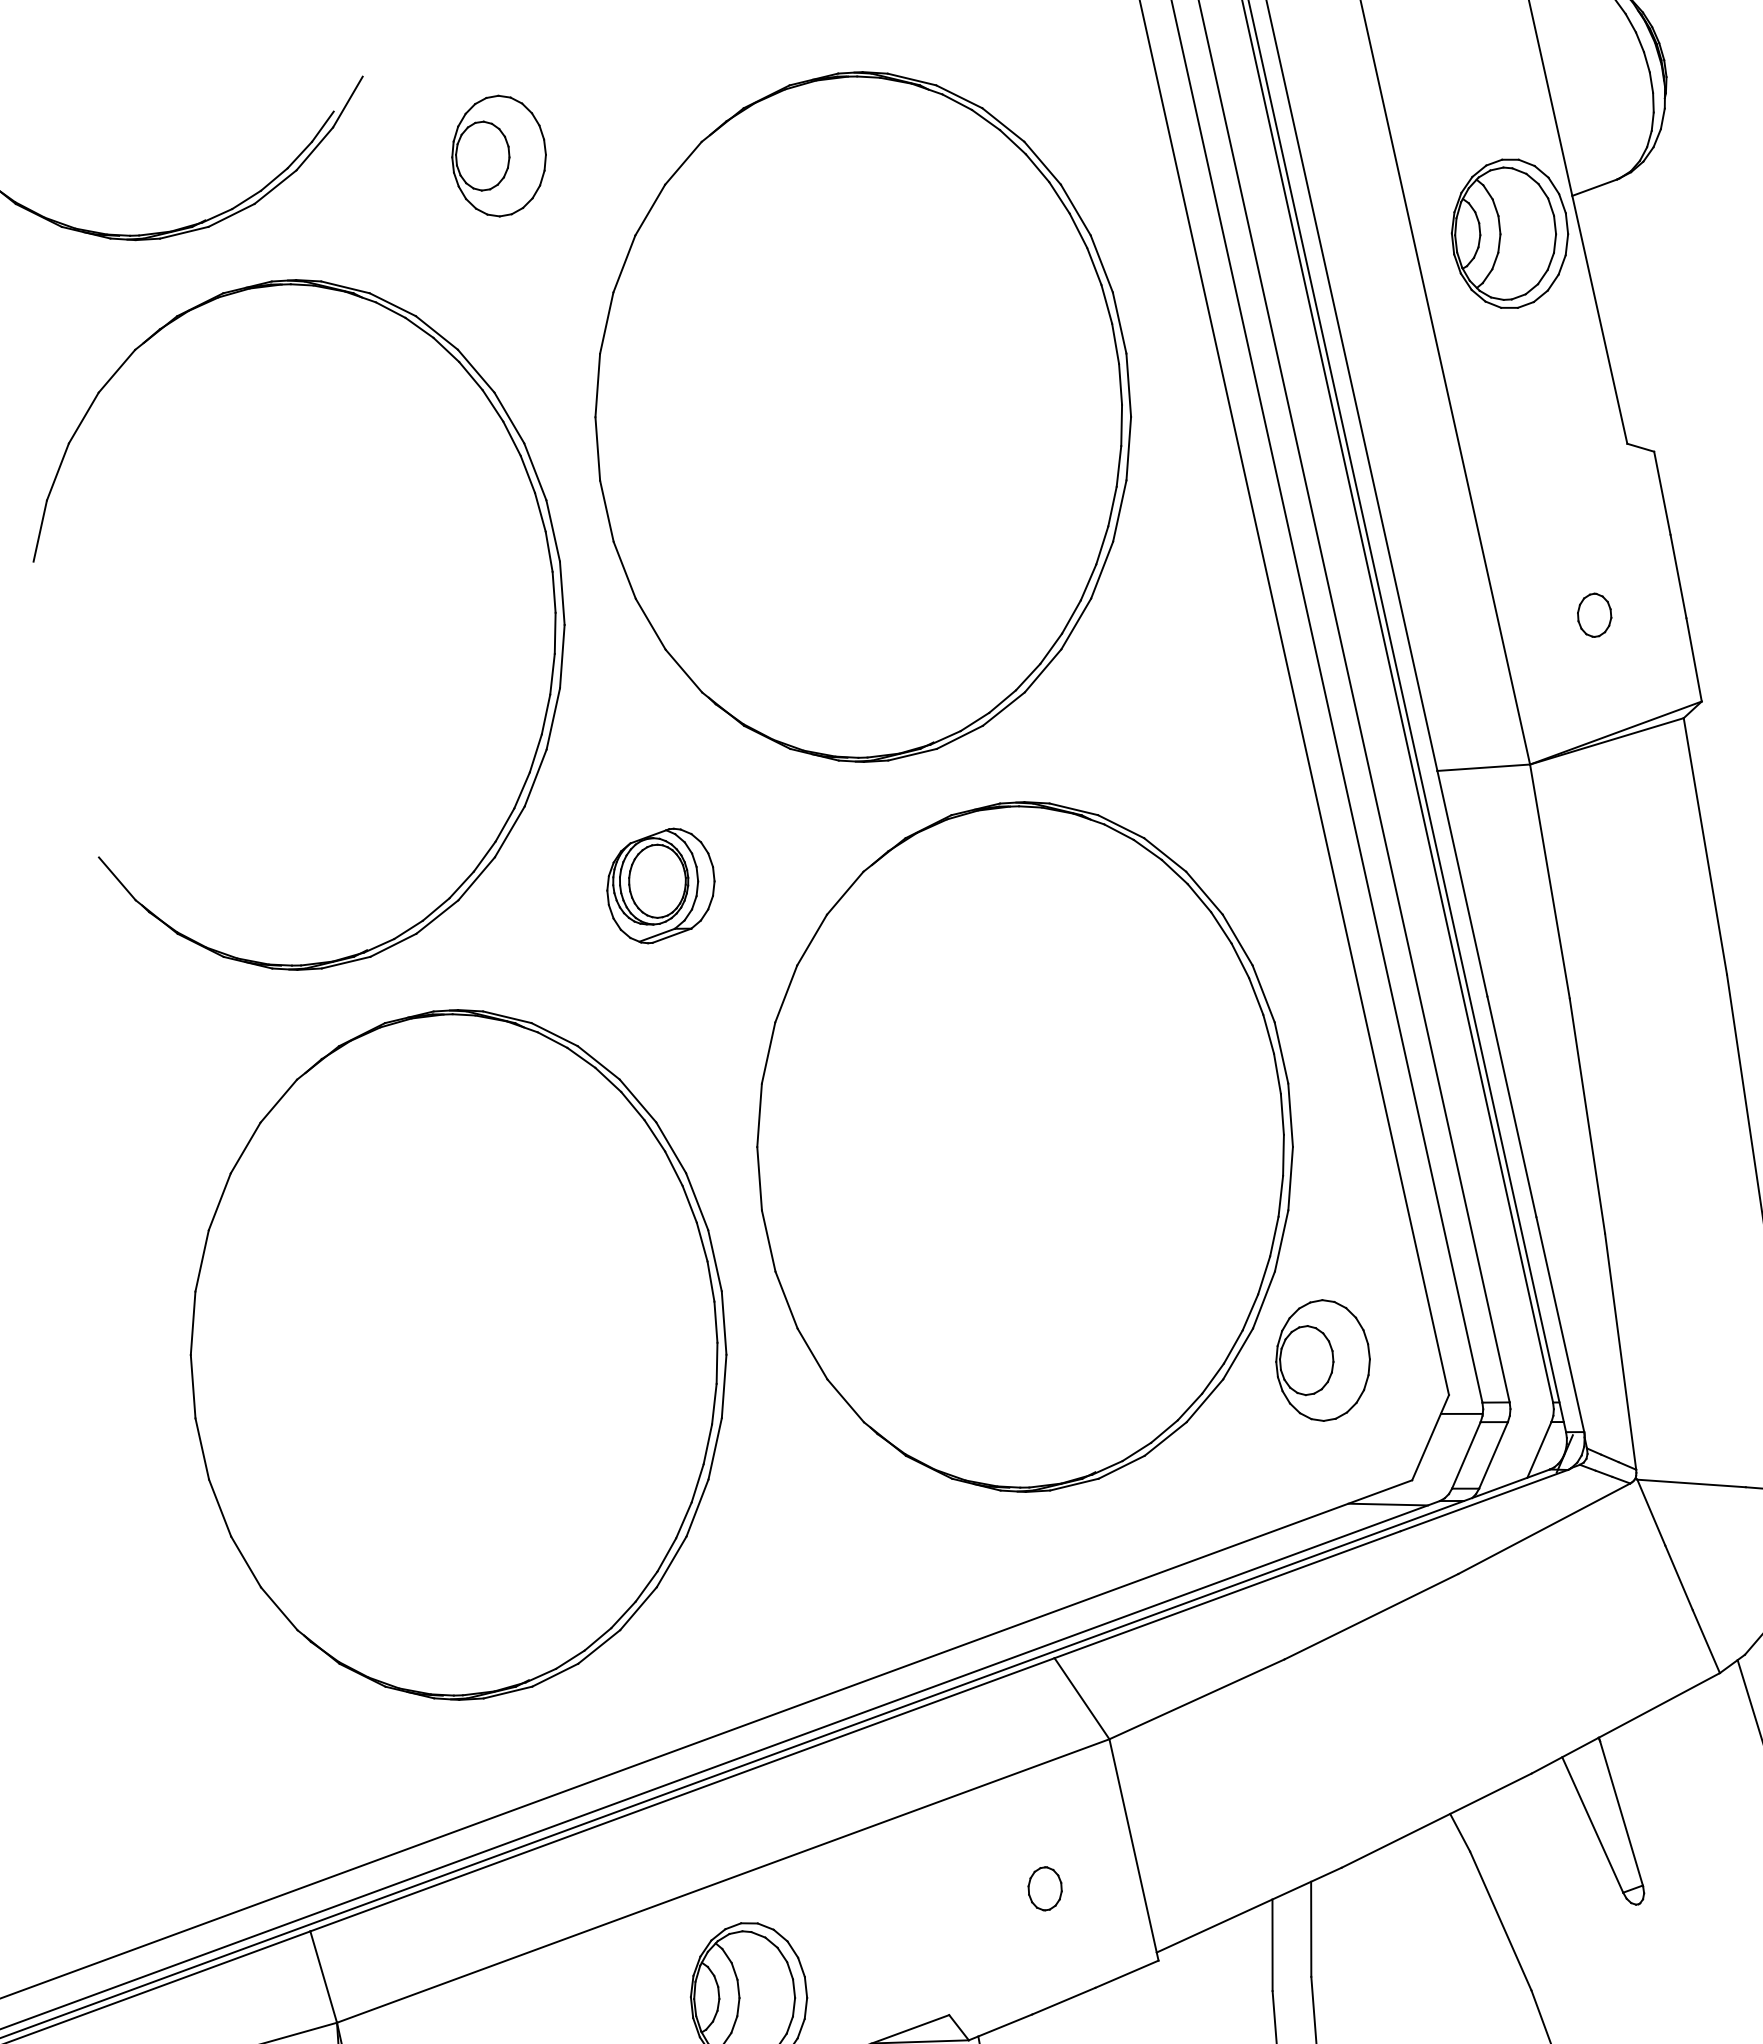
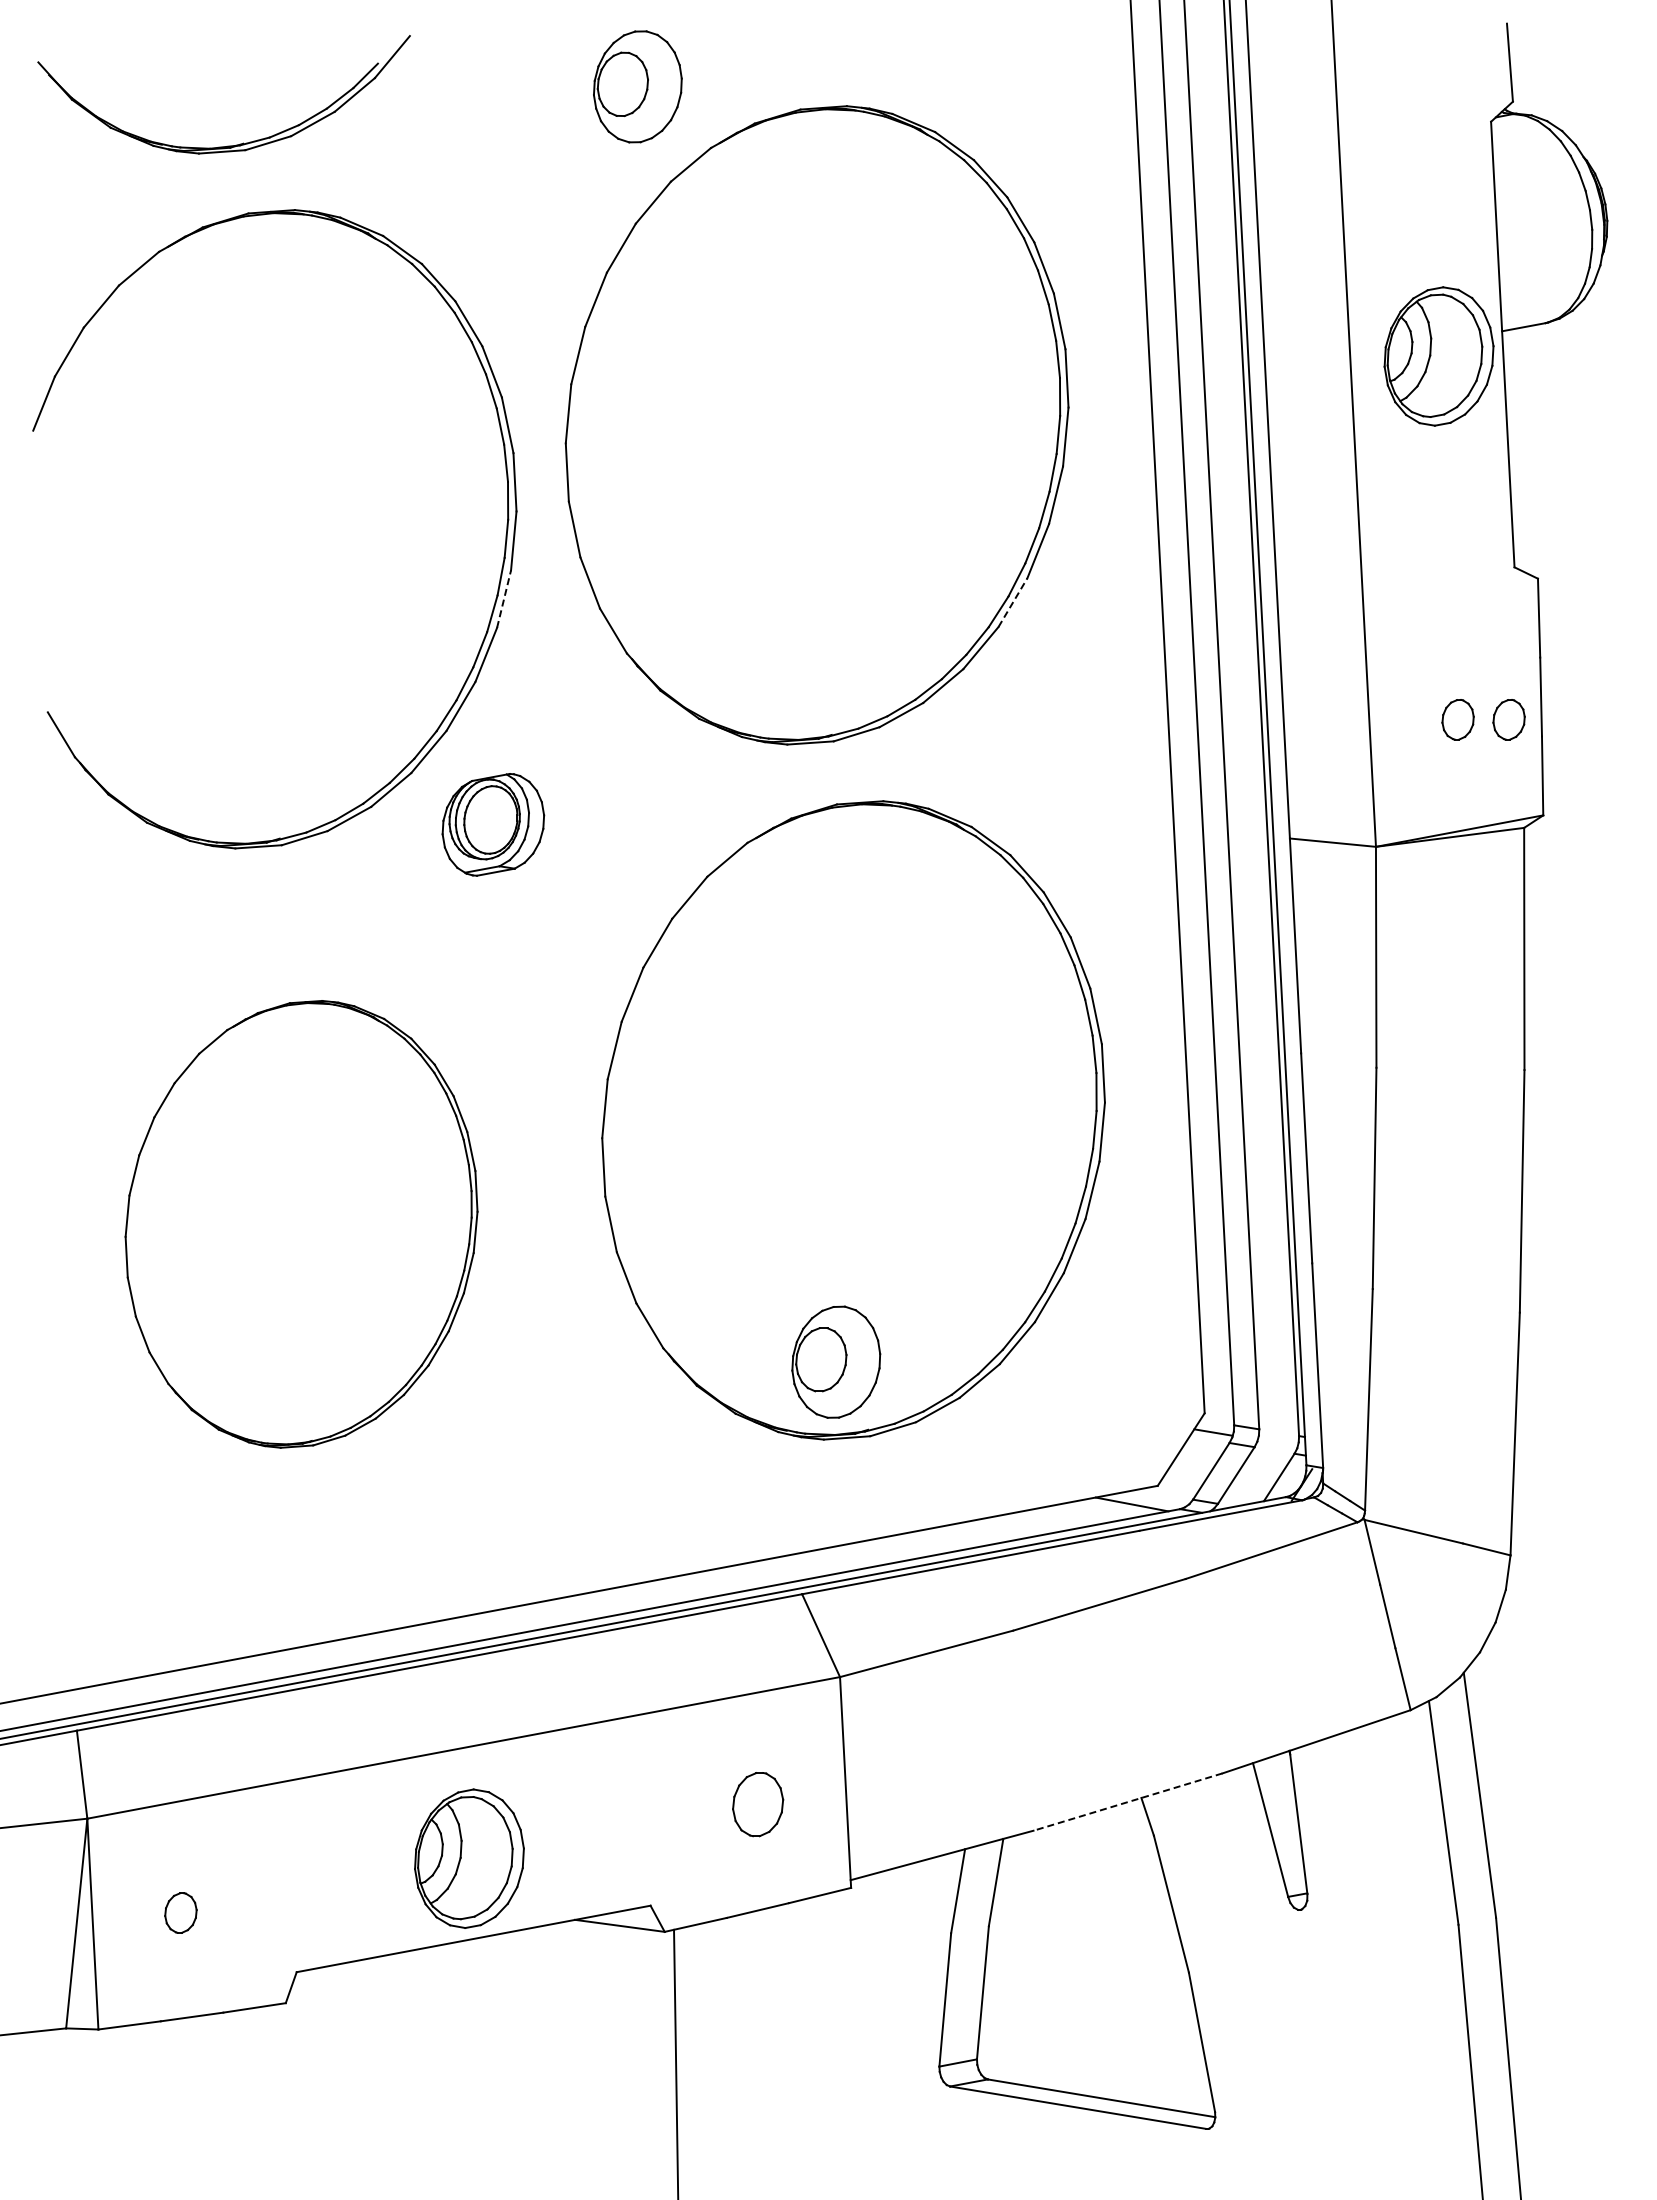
part: (498, 155) -> (637, 86), moved
line: (1102, 569) -> (1013, 602), solid -> dashed
part: (1647, 606) -> (1508, 719), added
line: (562, 656) -> (504, 599), solid -> dashed
part: (661, 885) -> (493, 824), moved
part: (458, 1355) -> (301, 1224), size x0.7
part: (1323, 1359) -> (836, 1361), moved
line: (1436, 1821) -> (1127, 1802), solid -> dashed
part: (1044, 1888) -> (757, 1804), size x1.6

